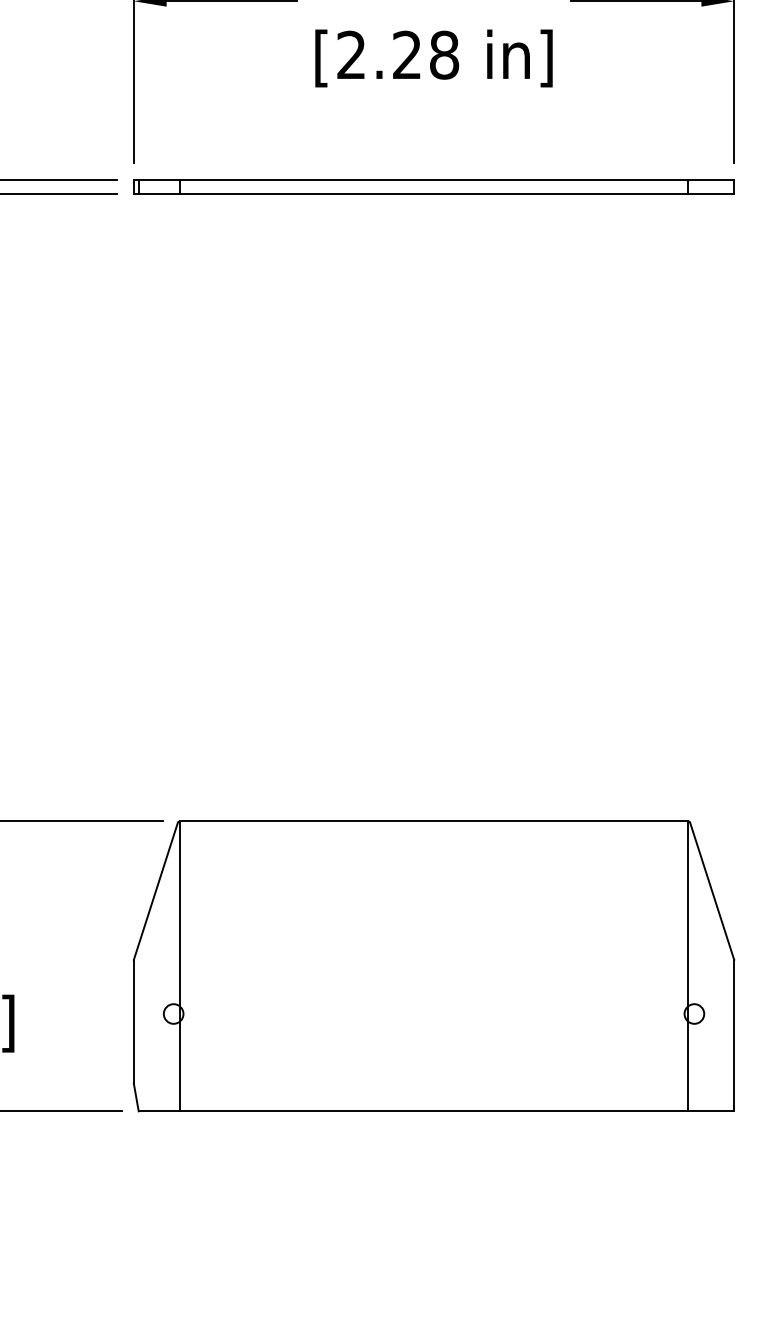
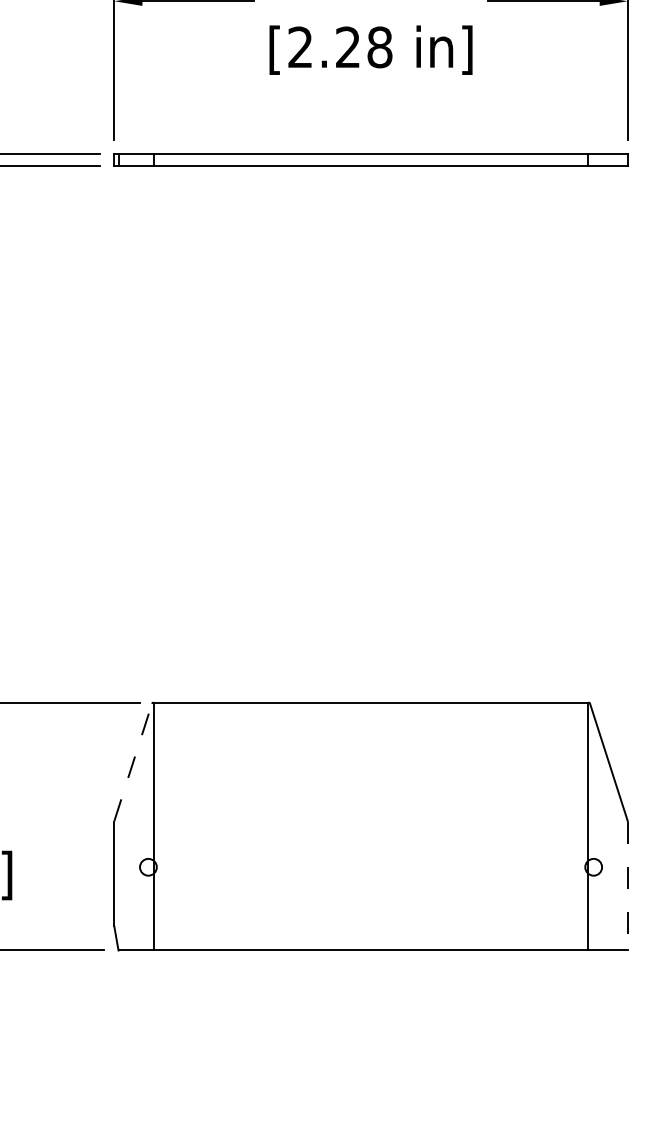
line: (155, 891) -> (132, 762), solid -> dashed
line: (734, 1036) -> (627, 886), solid -> dashed

